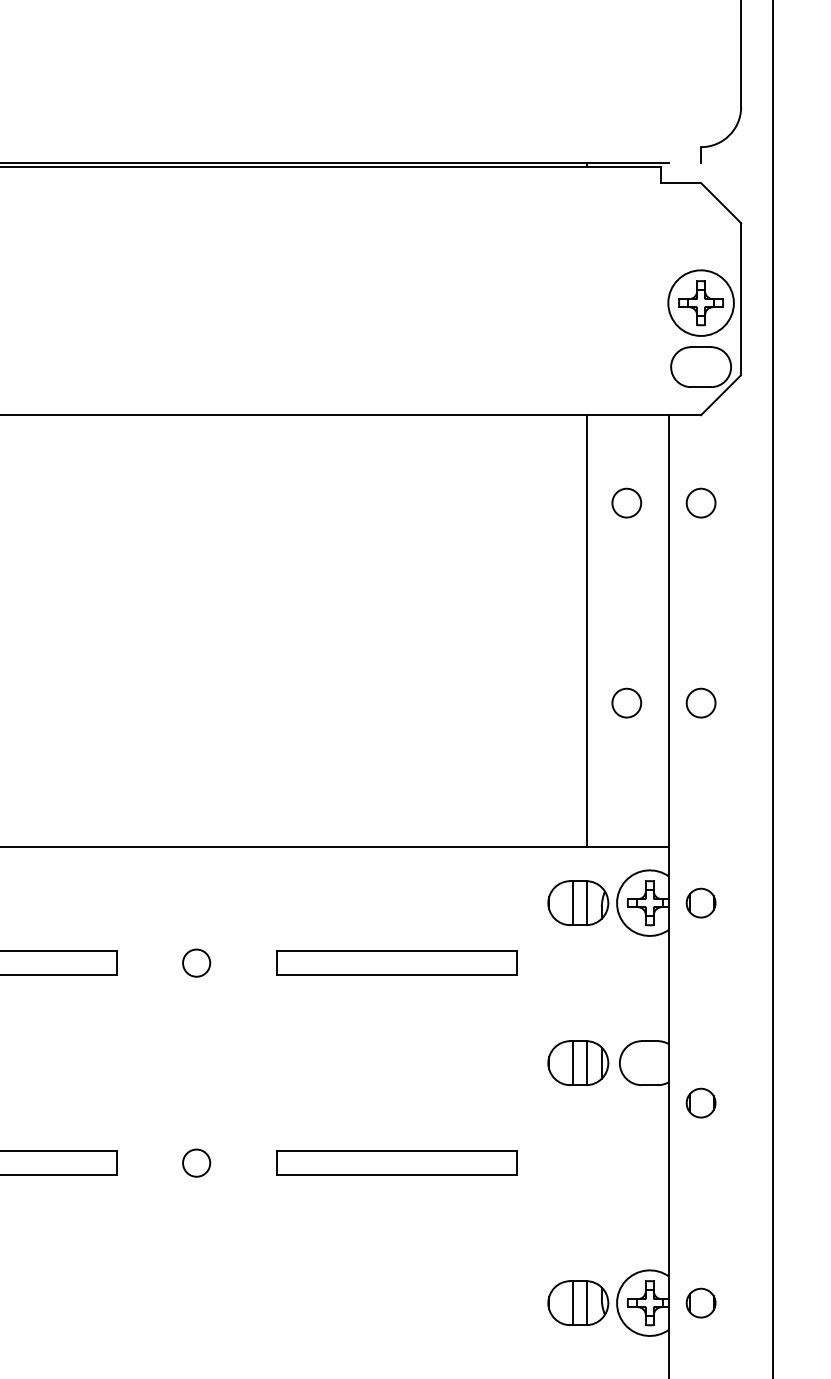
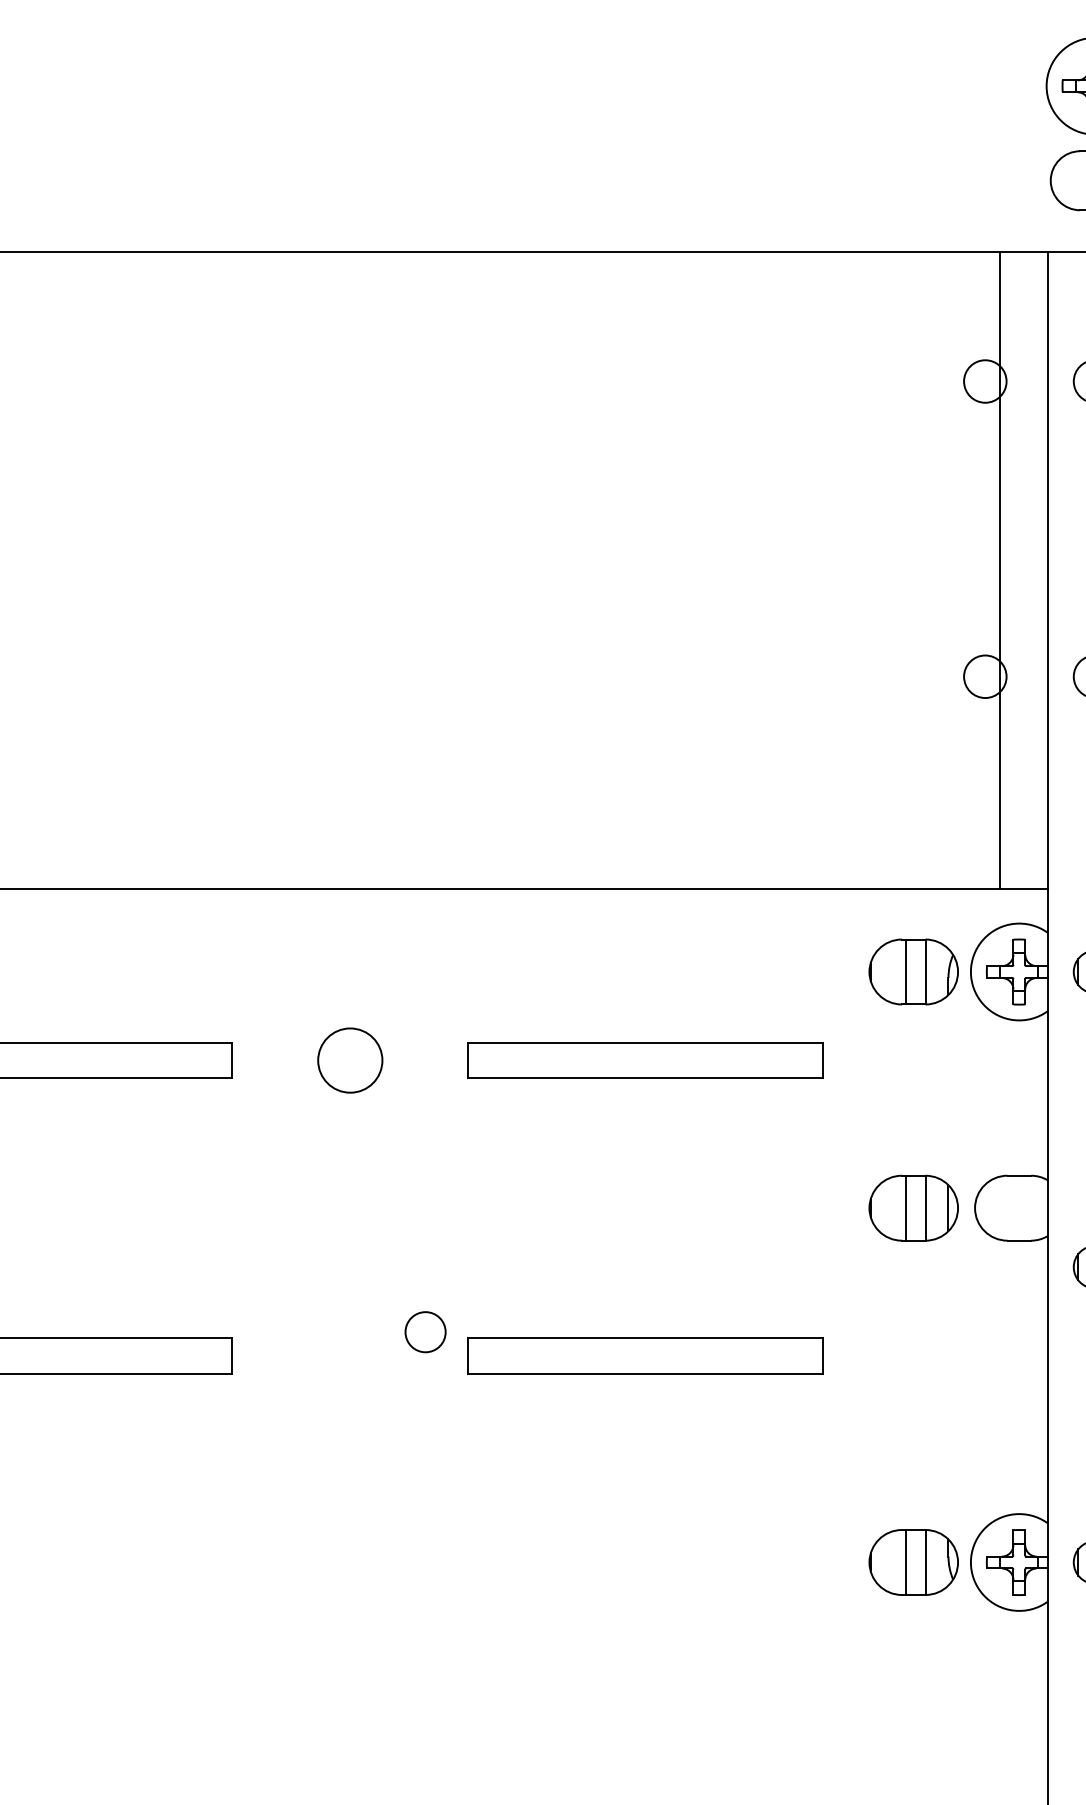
line: (586, 631) -> (999, 570), moved
circle: (196, 962) -> (350, 1059), size x1.6
circle: (196, 1162) -> (425, 1331), moved

